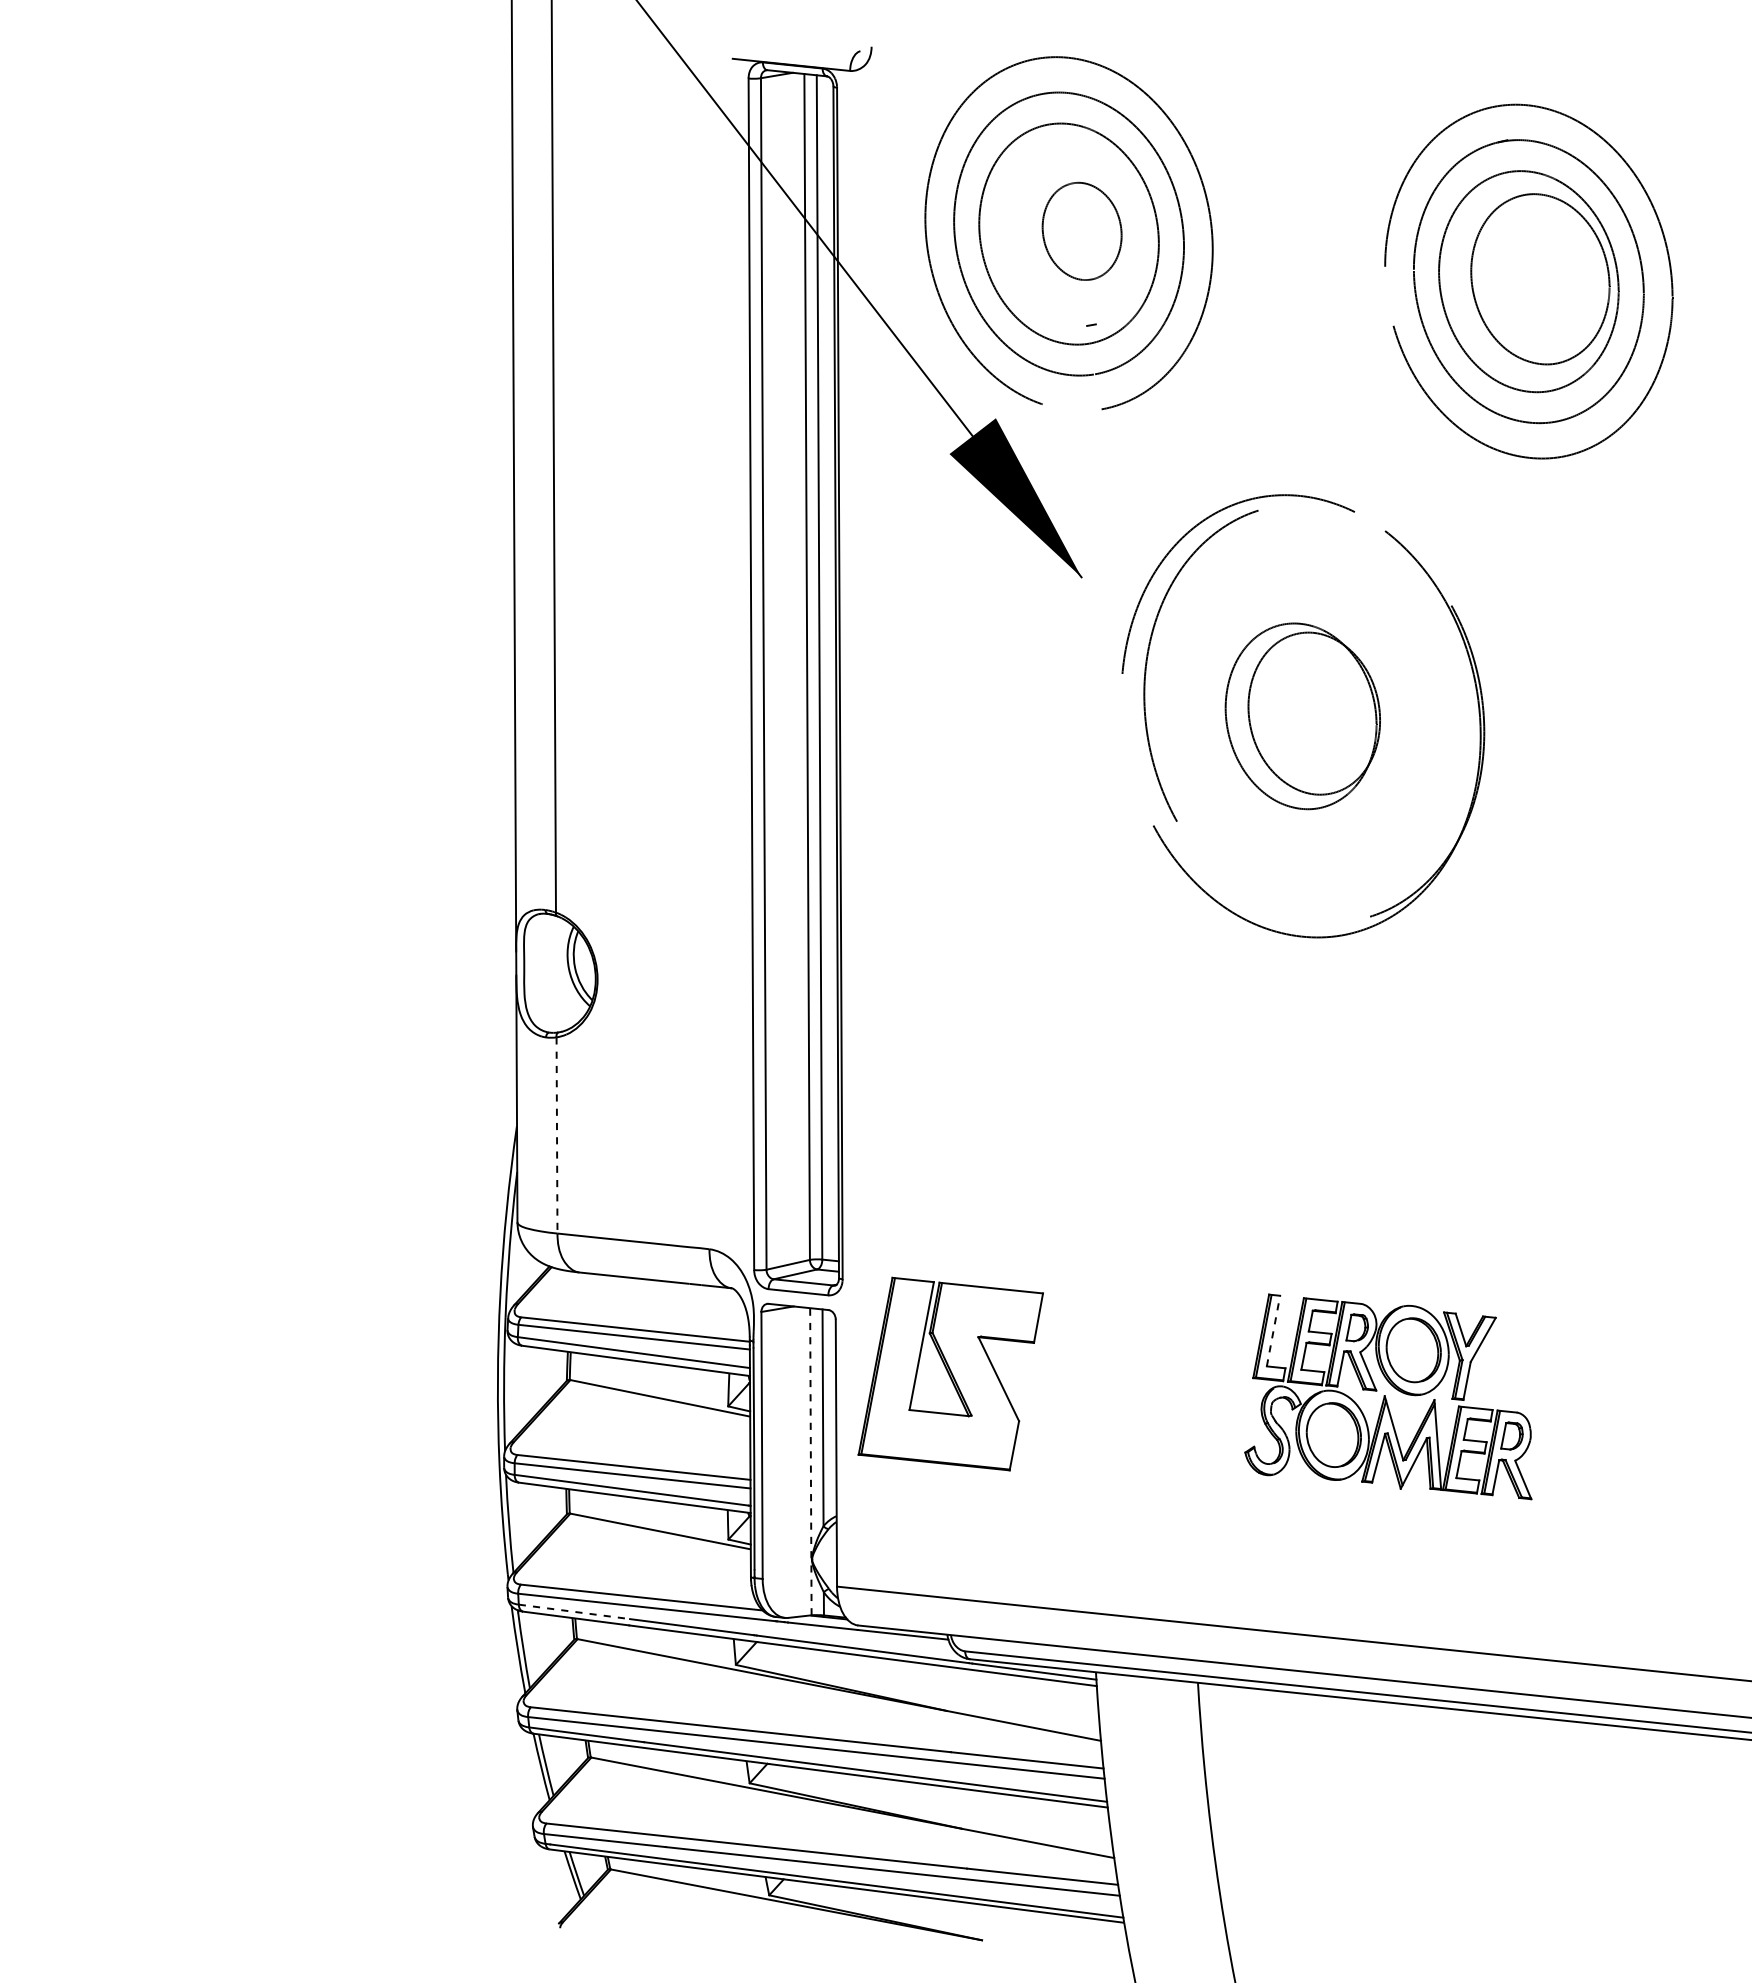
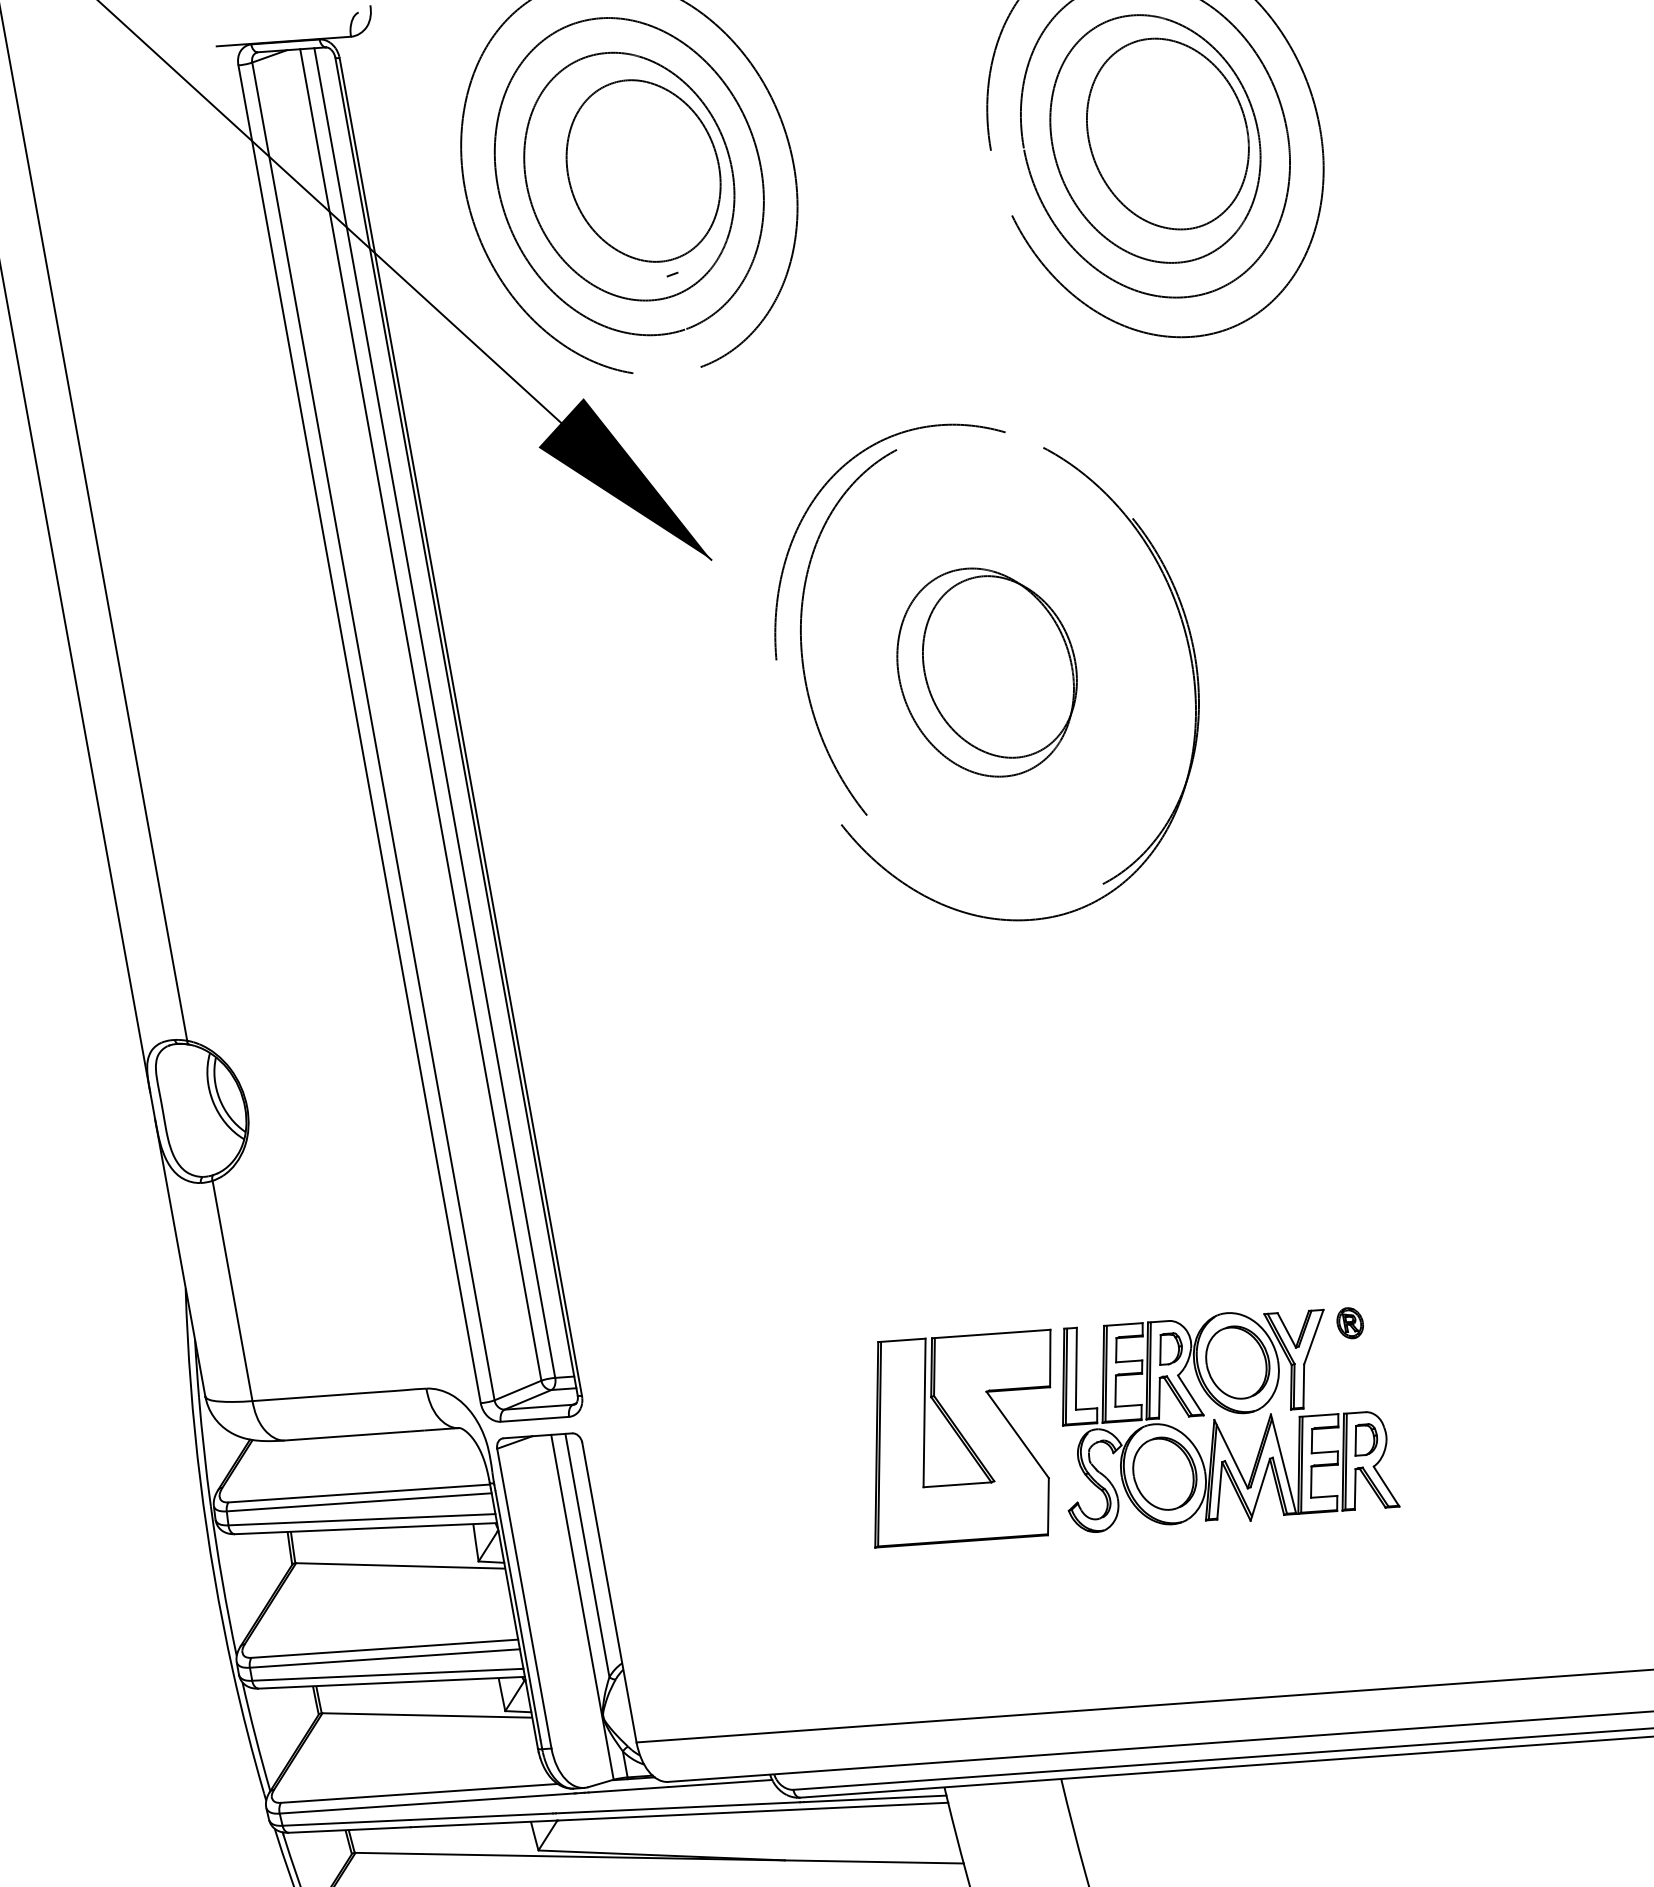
part: (1081, 231) -> (642, 171), size x1.67
line: (557, 1135) -> (233, 1290), dashed -> solid
line: (1273, 1331) -> (1076, 1369), dashed -> solid
part: (1516, 1333) -> (1349, 1323), added
part: (950, 1373) -> (962, 1438), moved
line: (810, 1461) -> (581, 1607), dashed -> solid
line: (574, 1611) -> (346, 1822), dashed -> solid

